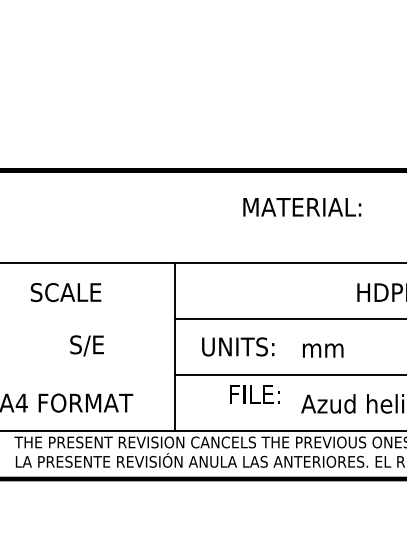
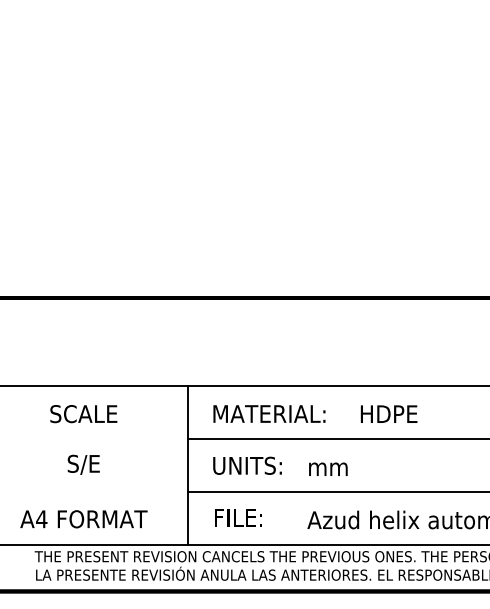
text: (302, 206) -> (269, 413), moved
text: (86, 345) -> (83, 464), moved
text: (254, 393) -> (238, 517), moved

